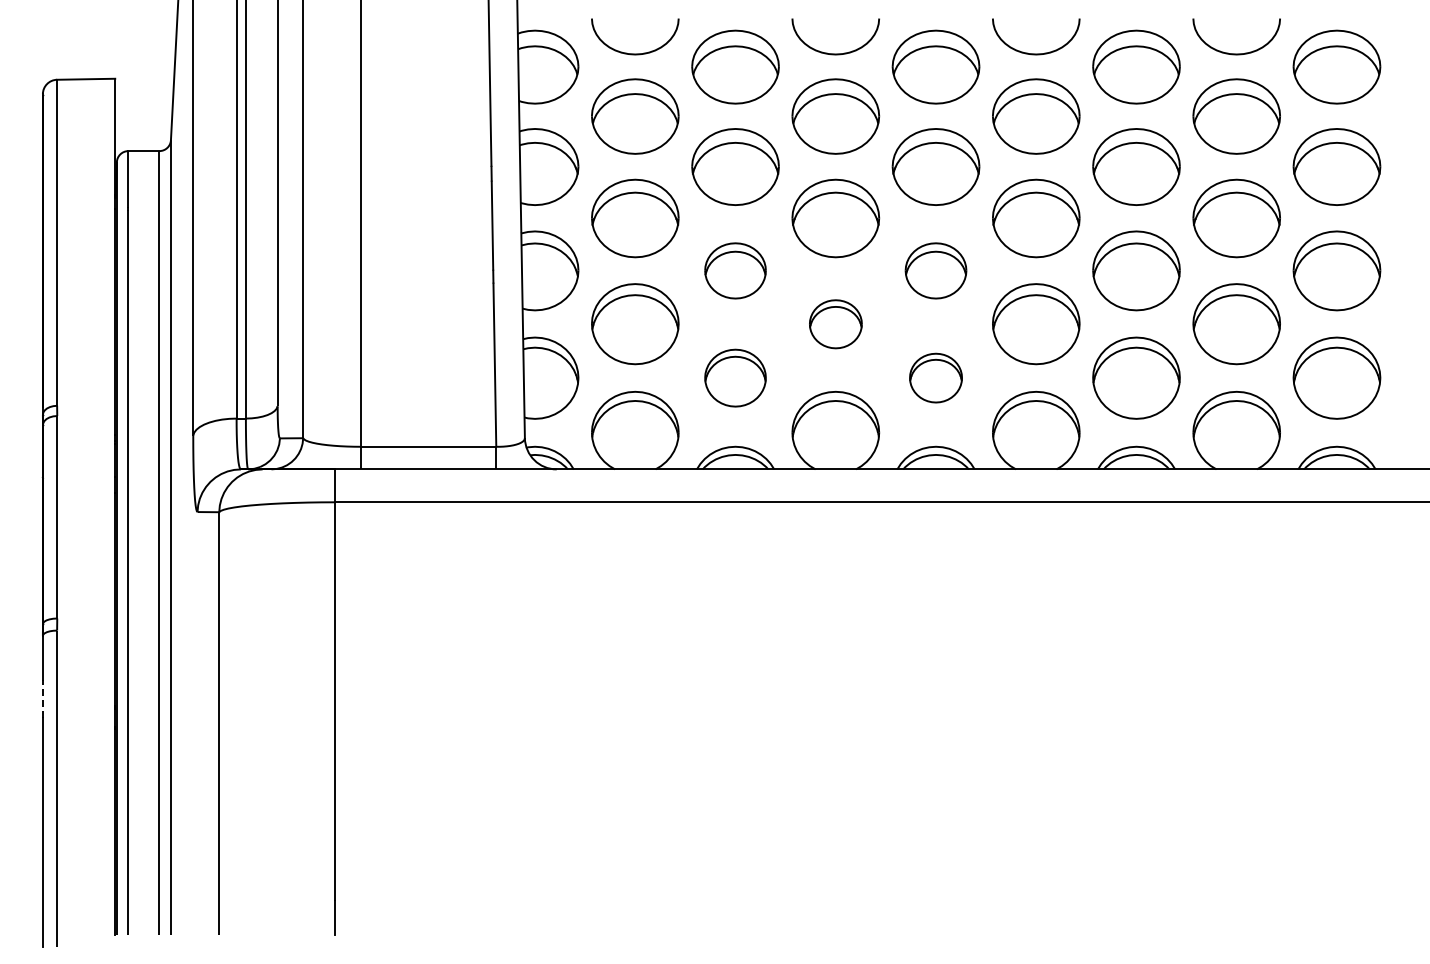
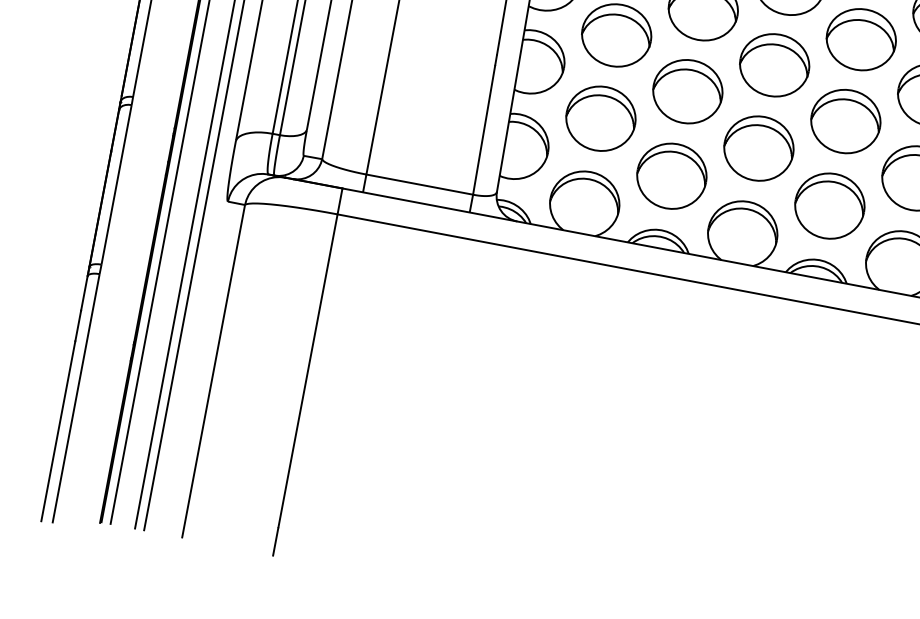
part: (735, 270) -> (687, 91), size x1.43
part: (935, 270) -> (845, 121), size x1.43
part: (835, 324) -> (758, 148), size x1.67
part: (735, 377) -> (671, 175), size x1.43
part: (935, 377) -> (829, 205), size x1.67
line: (42, 698) -> (78, 325), dashed -> solid

